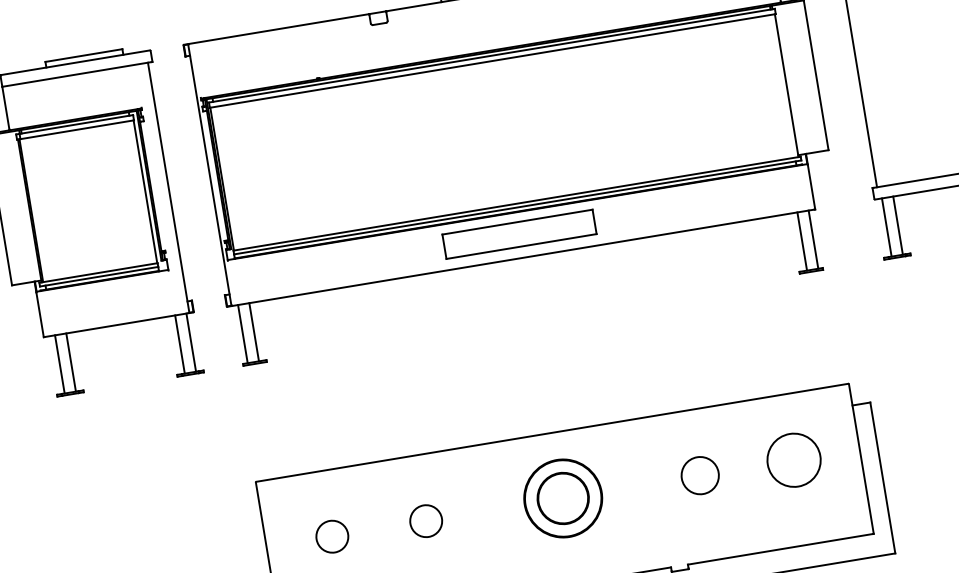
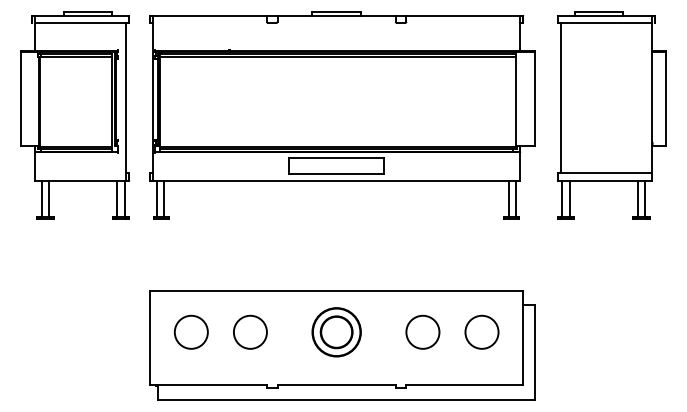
circle: (699, 474) -> (422, 331), size x1.43
circle: (424, 520) -> (249, 331), size x1.67
circle: (330, 535) -> (190, 331), size x1.67

